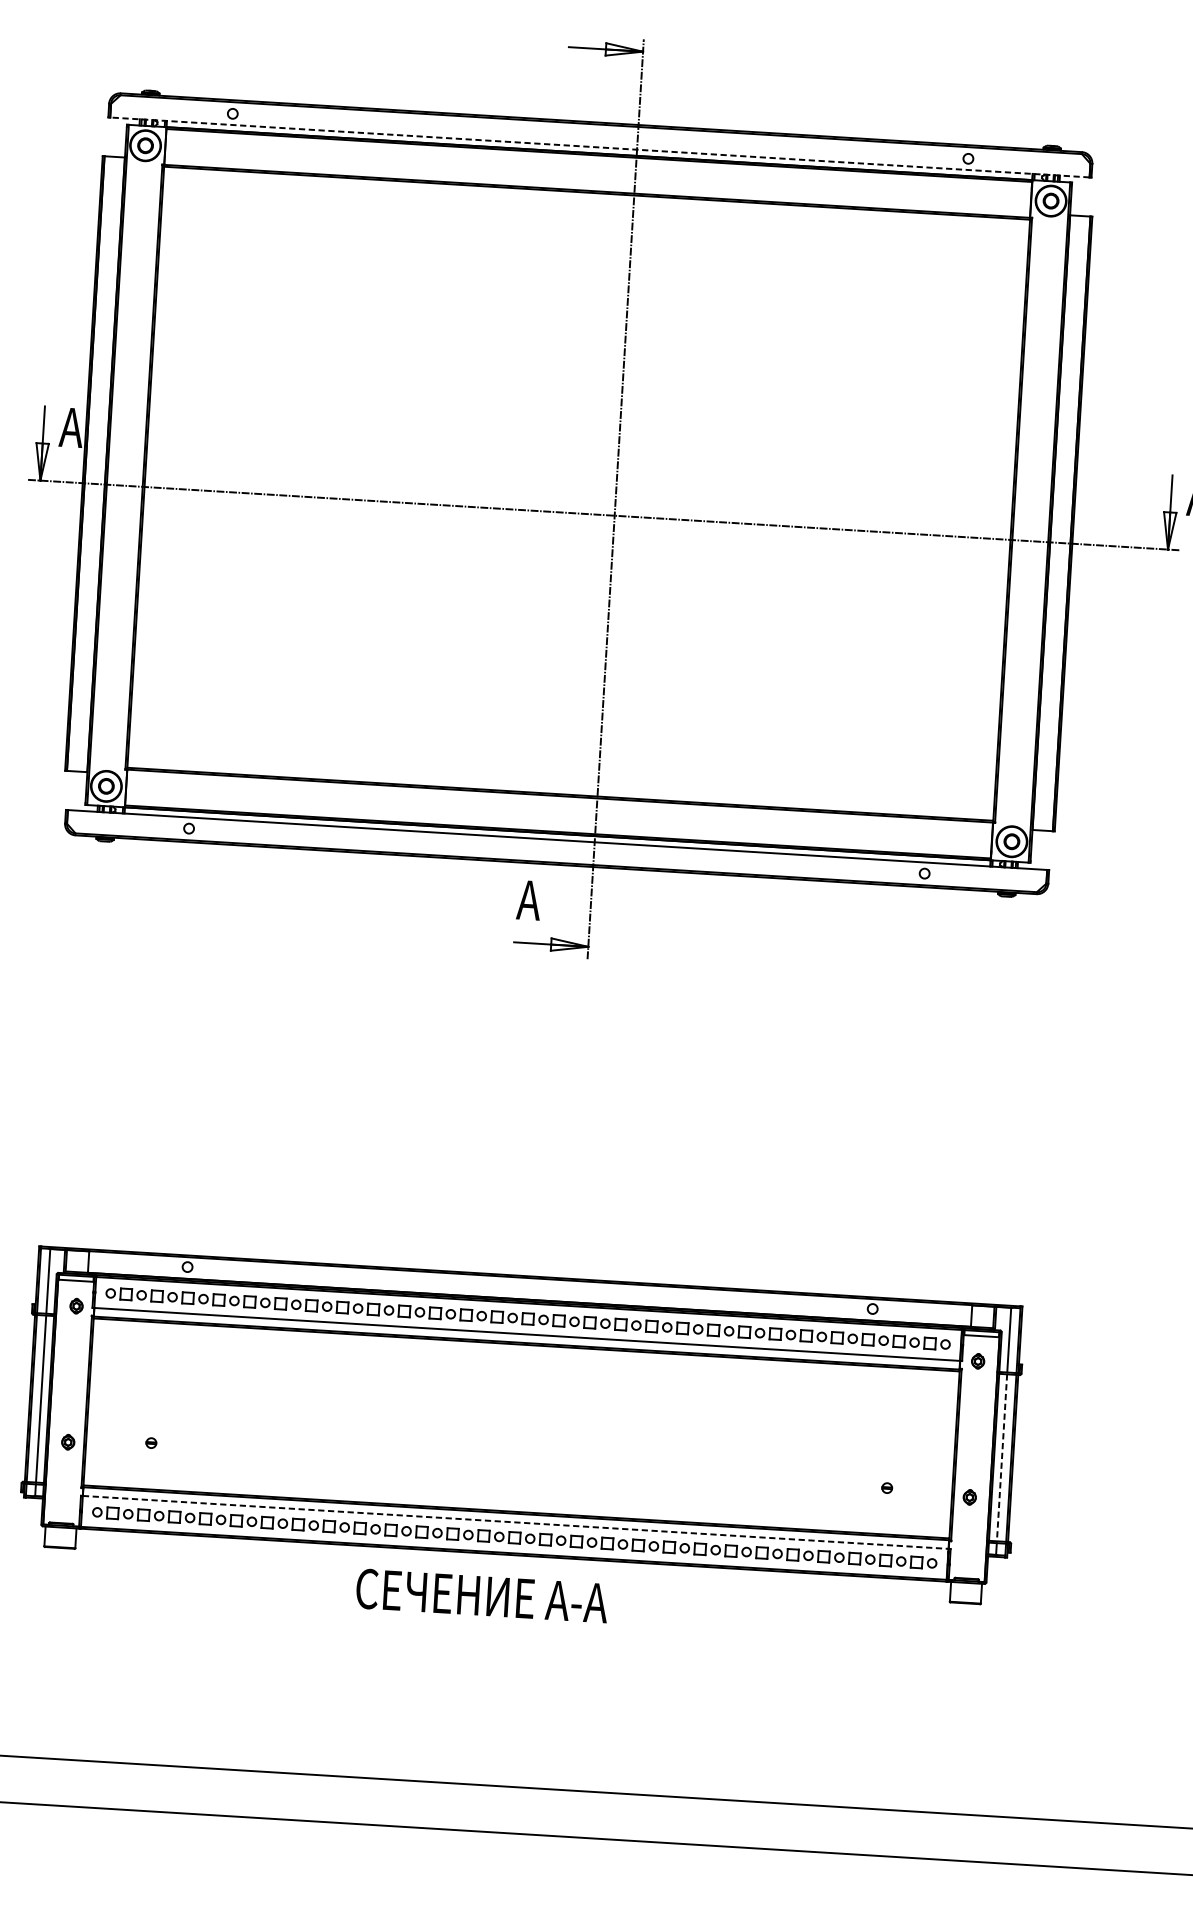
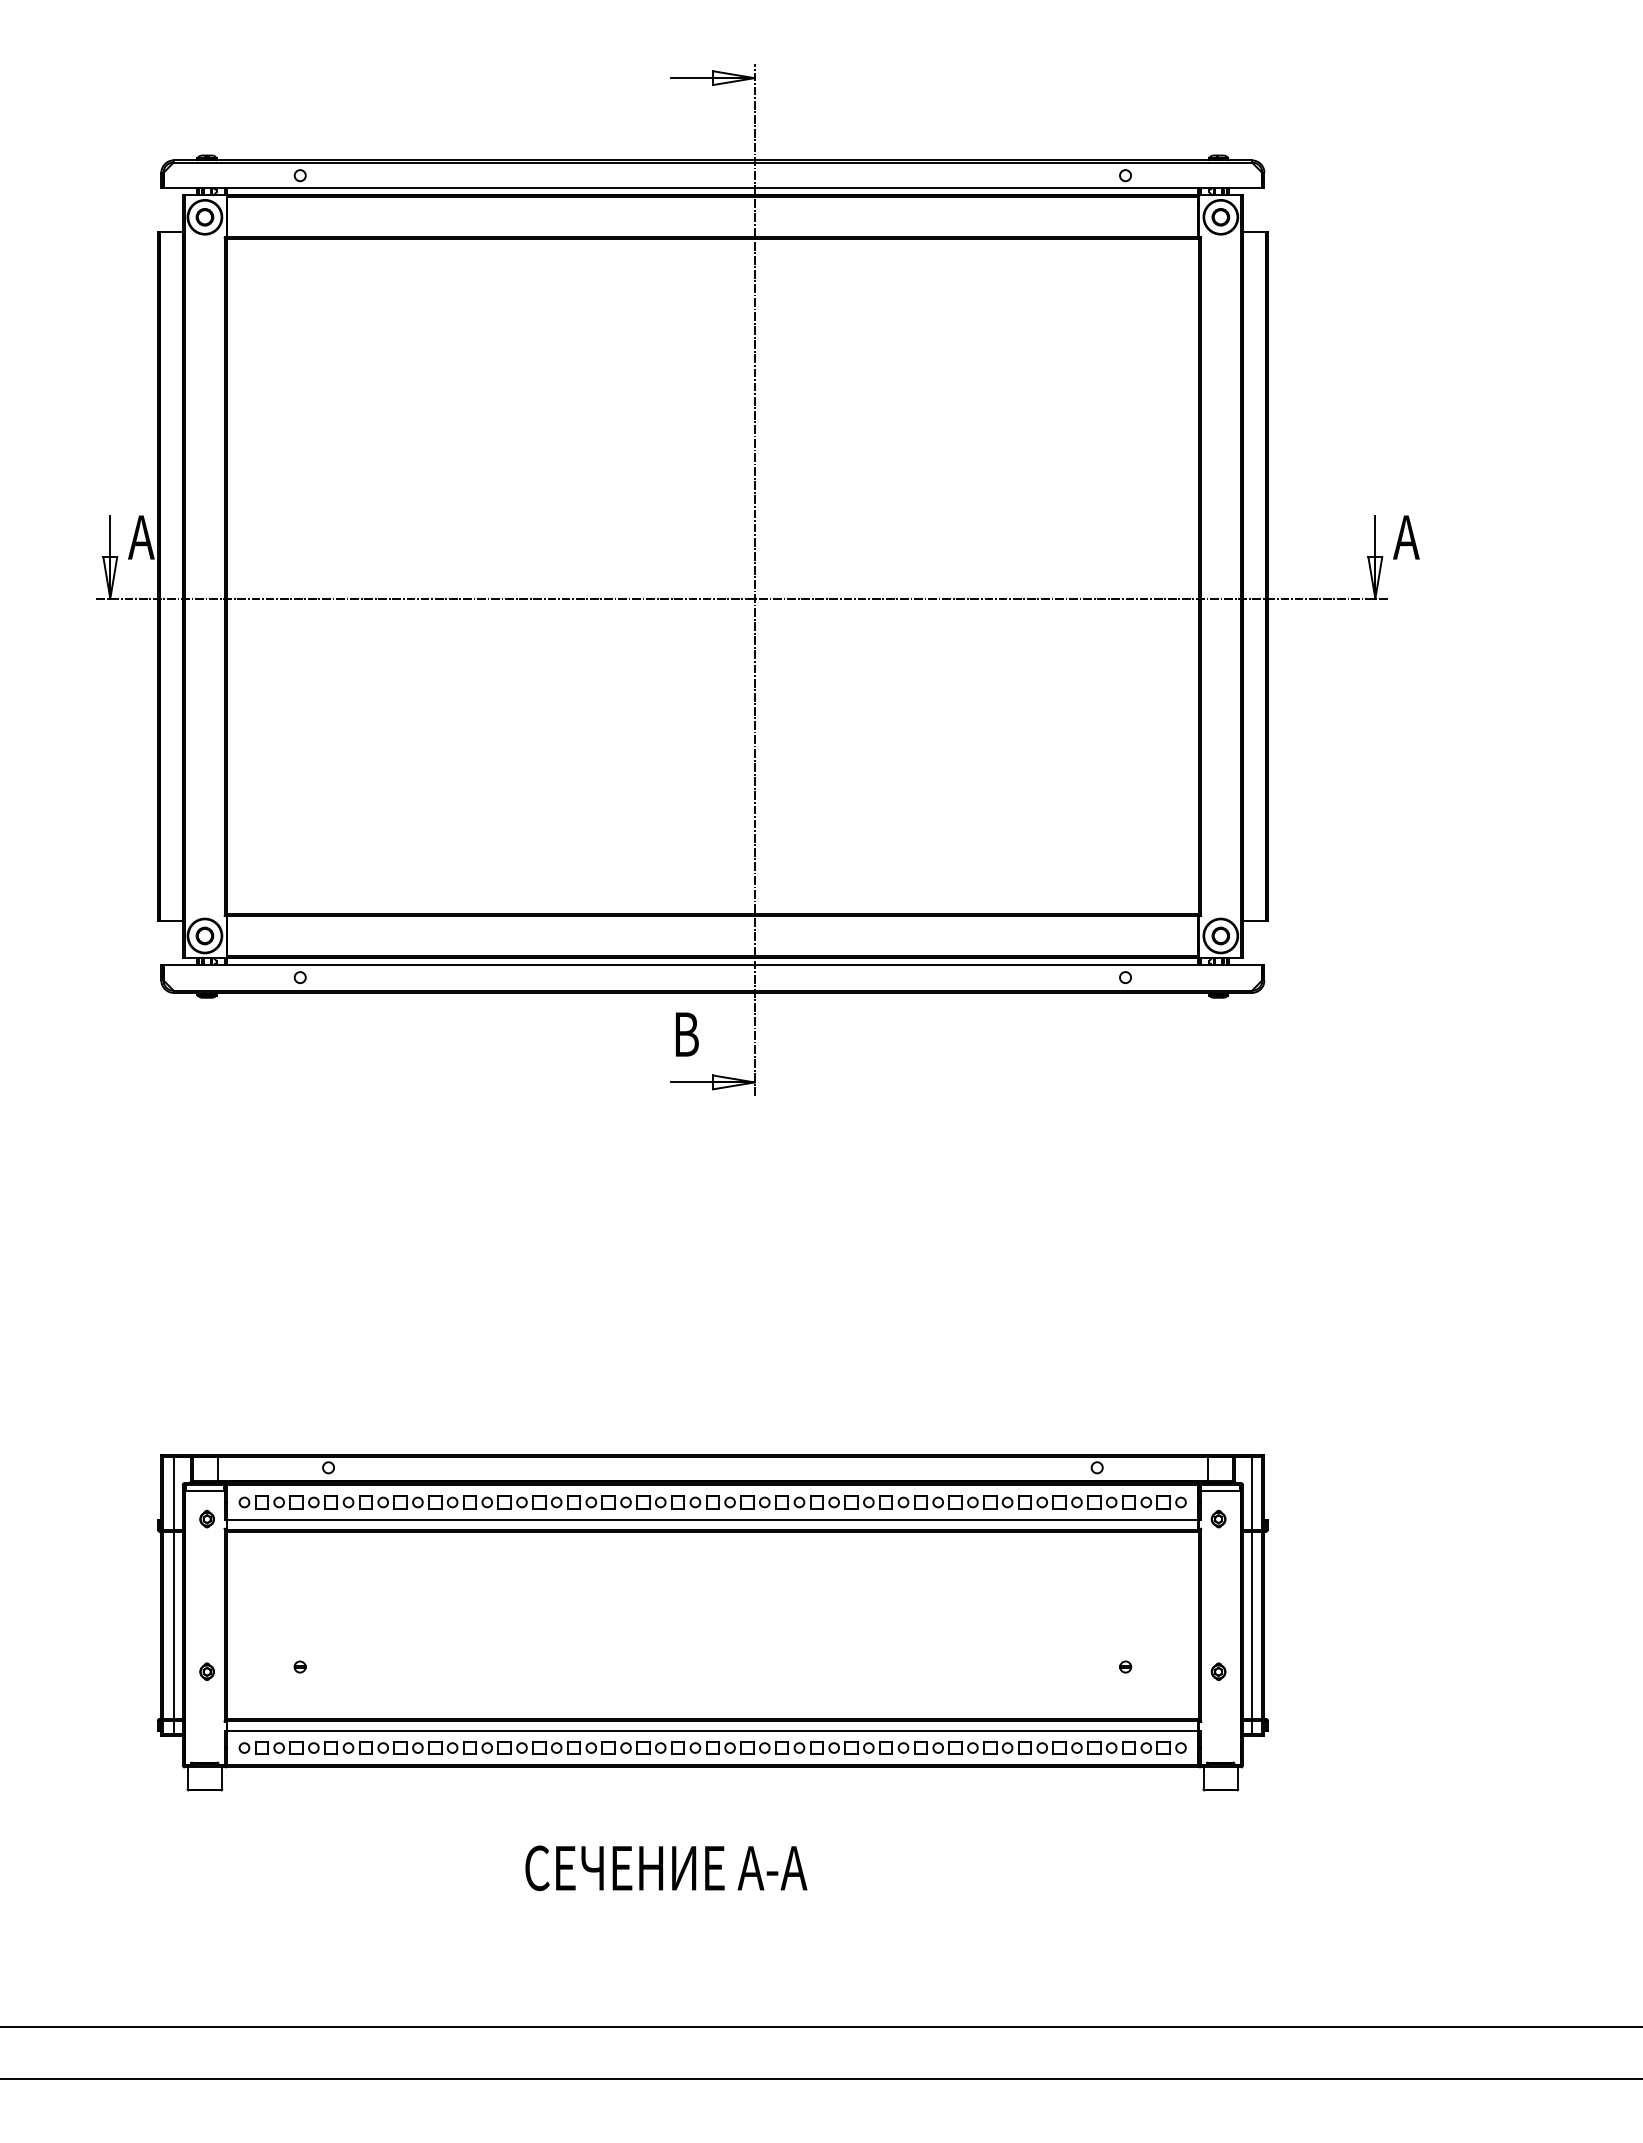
line: (599, 147) -> (712, 188), dashed -> solid
text: (528, 900) -> (684, 1034), A -> B
line: (1001, 1457) -> (1251, 1625), dashed -> solid
line: (515, 1522) -> (712, 1730), dashed -> solid
text: (482, 1596) -> (666, 1868), moved

